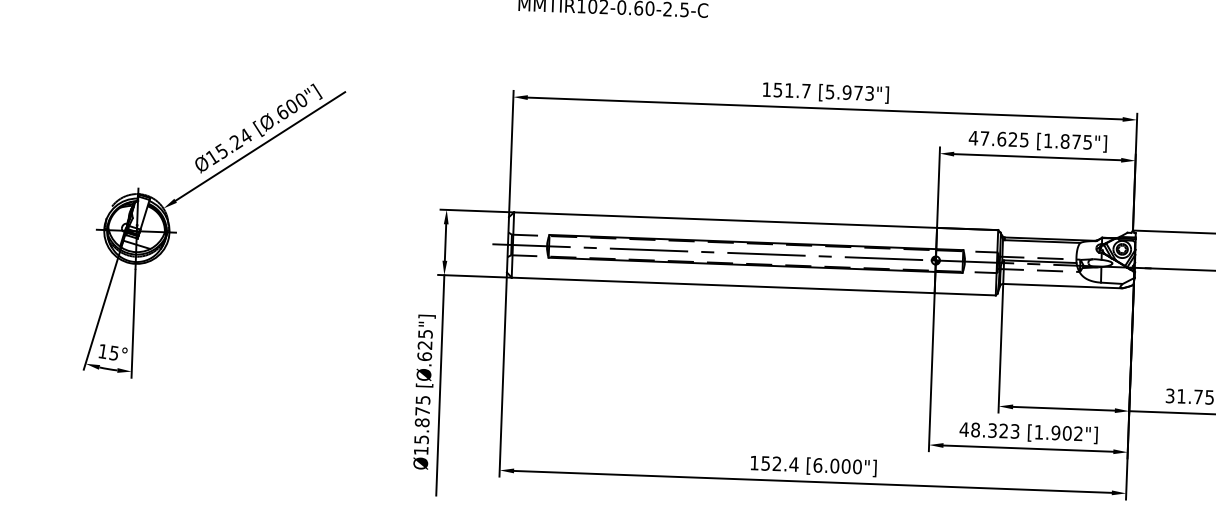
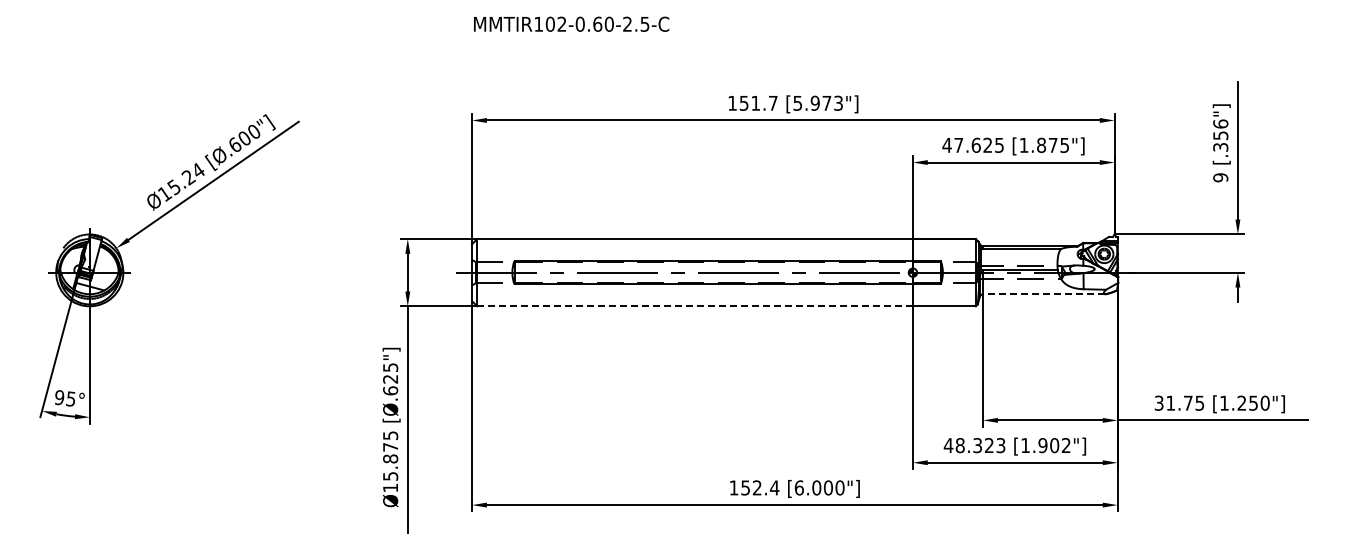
line: (723, 285) -> (695, 306), solid -> dashed
line: (1062, 286) -> (1044, 294), solid -> dashed
text: (103, 351) -> (59, 397), 15° -> 95°

